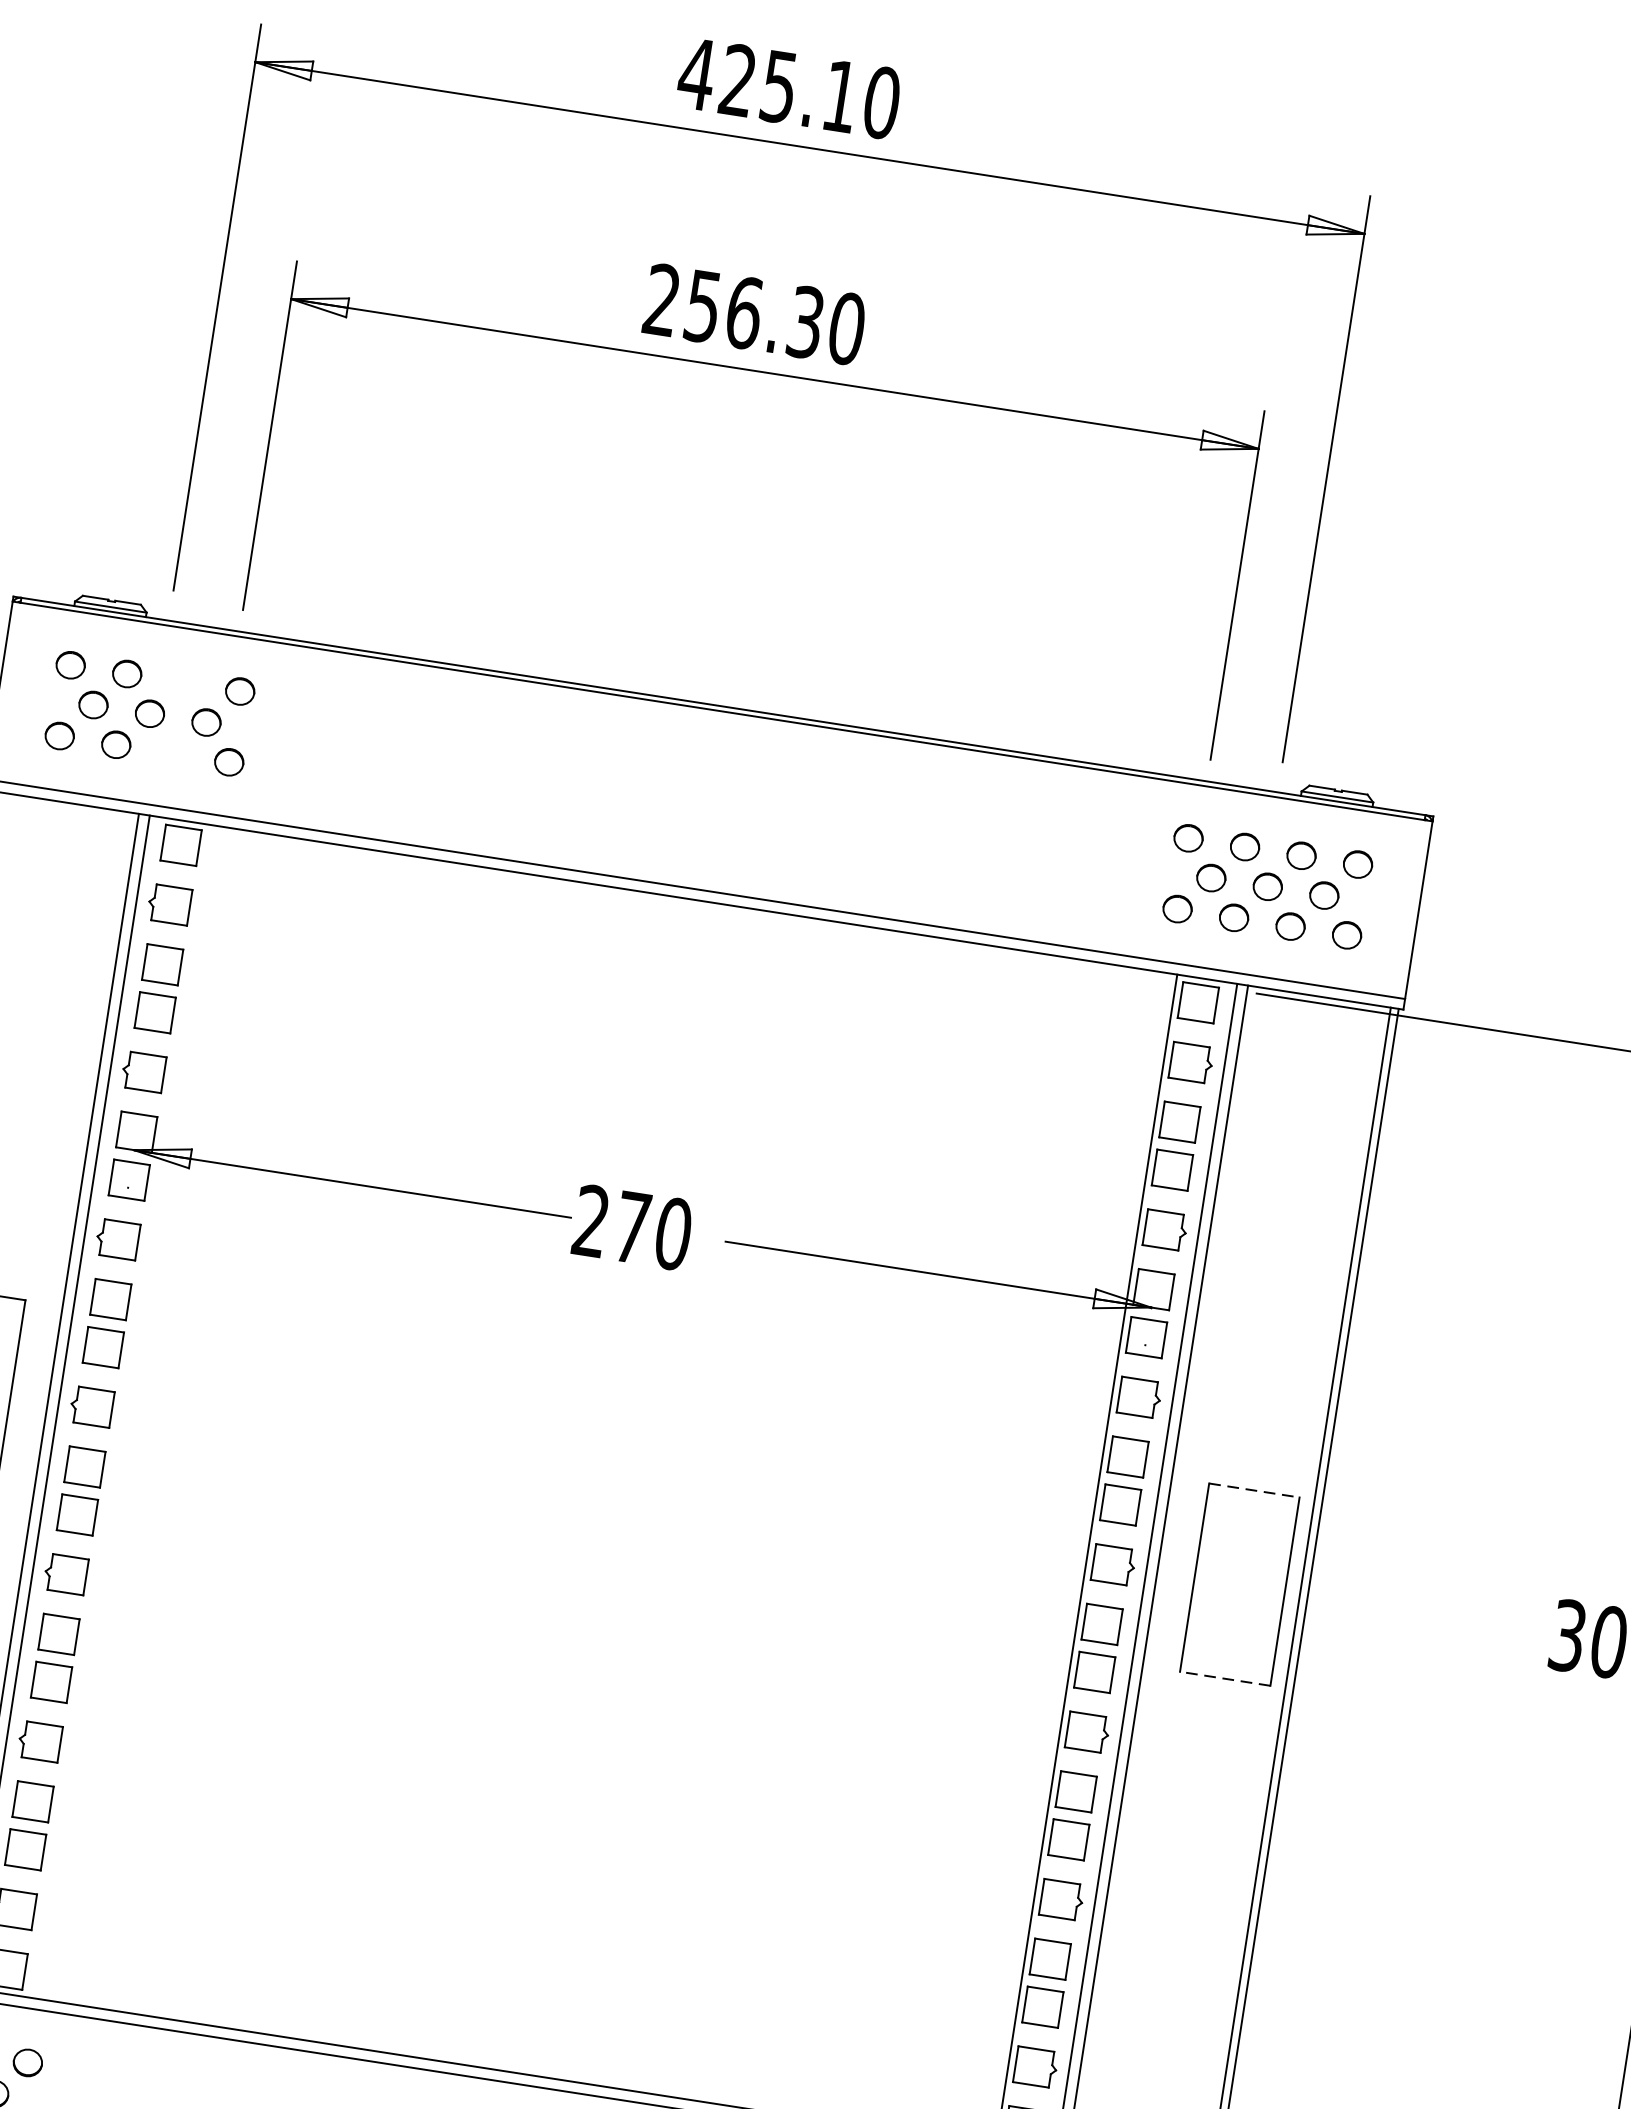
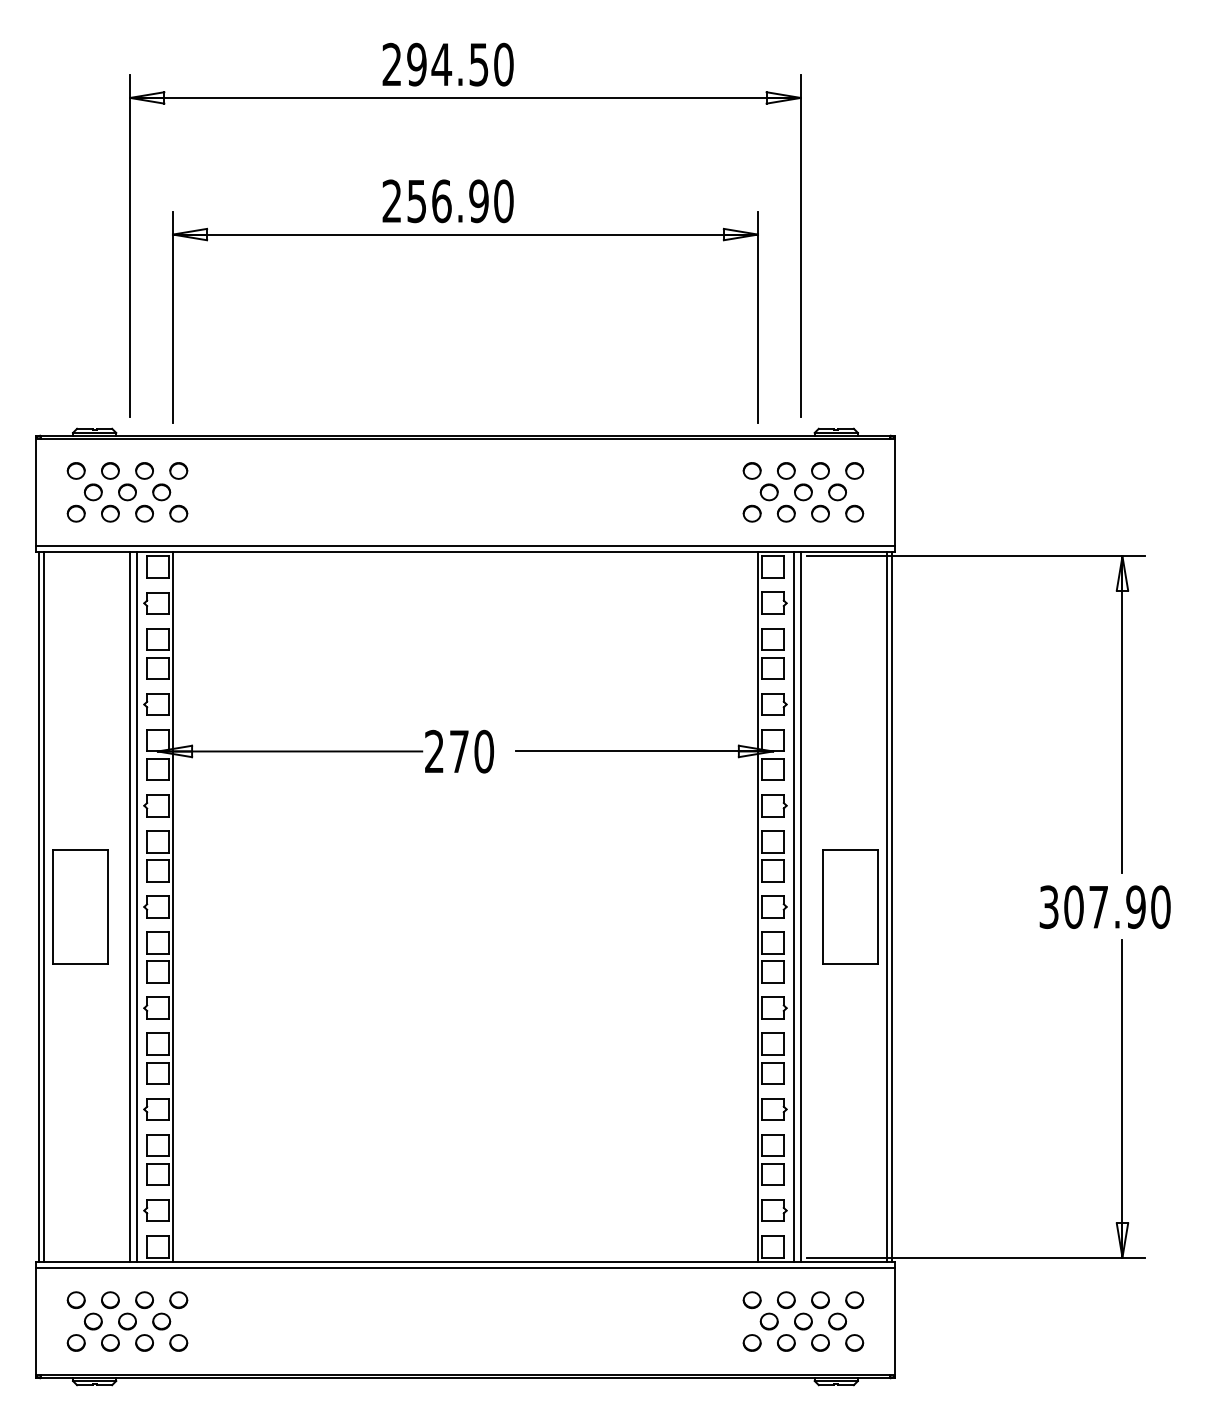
text: (767, 84) -> (434, 64), 425.10 -> 294.50
text: (805, 320) -> (478, 200), 256.30 -> 256.90
part: (183, 681) -> (144, 470), added
part: (172, 753) -> (144, 513), added
line: (118, 1410) -> (172, 906), added
line: (1255, 1491) -> (851, 850), dashed -> solid
line: (1225, 1678) -> (850, 963), dashed -> solid

